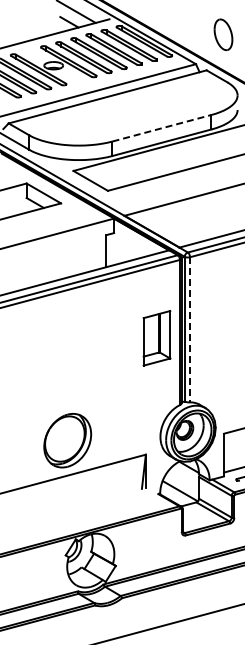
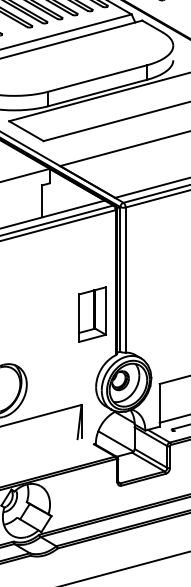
line: (162, 128) -> (98, 78), dashed -> solid
line: (190, 329) -> (126, 279), dashed -> solid
part: (156, 338) -> (92, 314), moved

